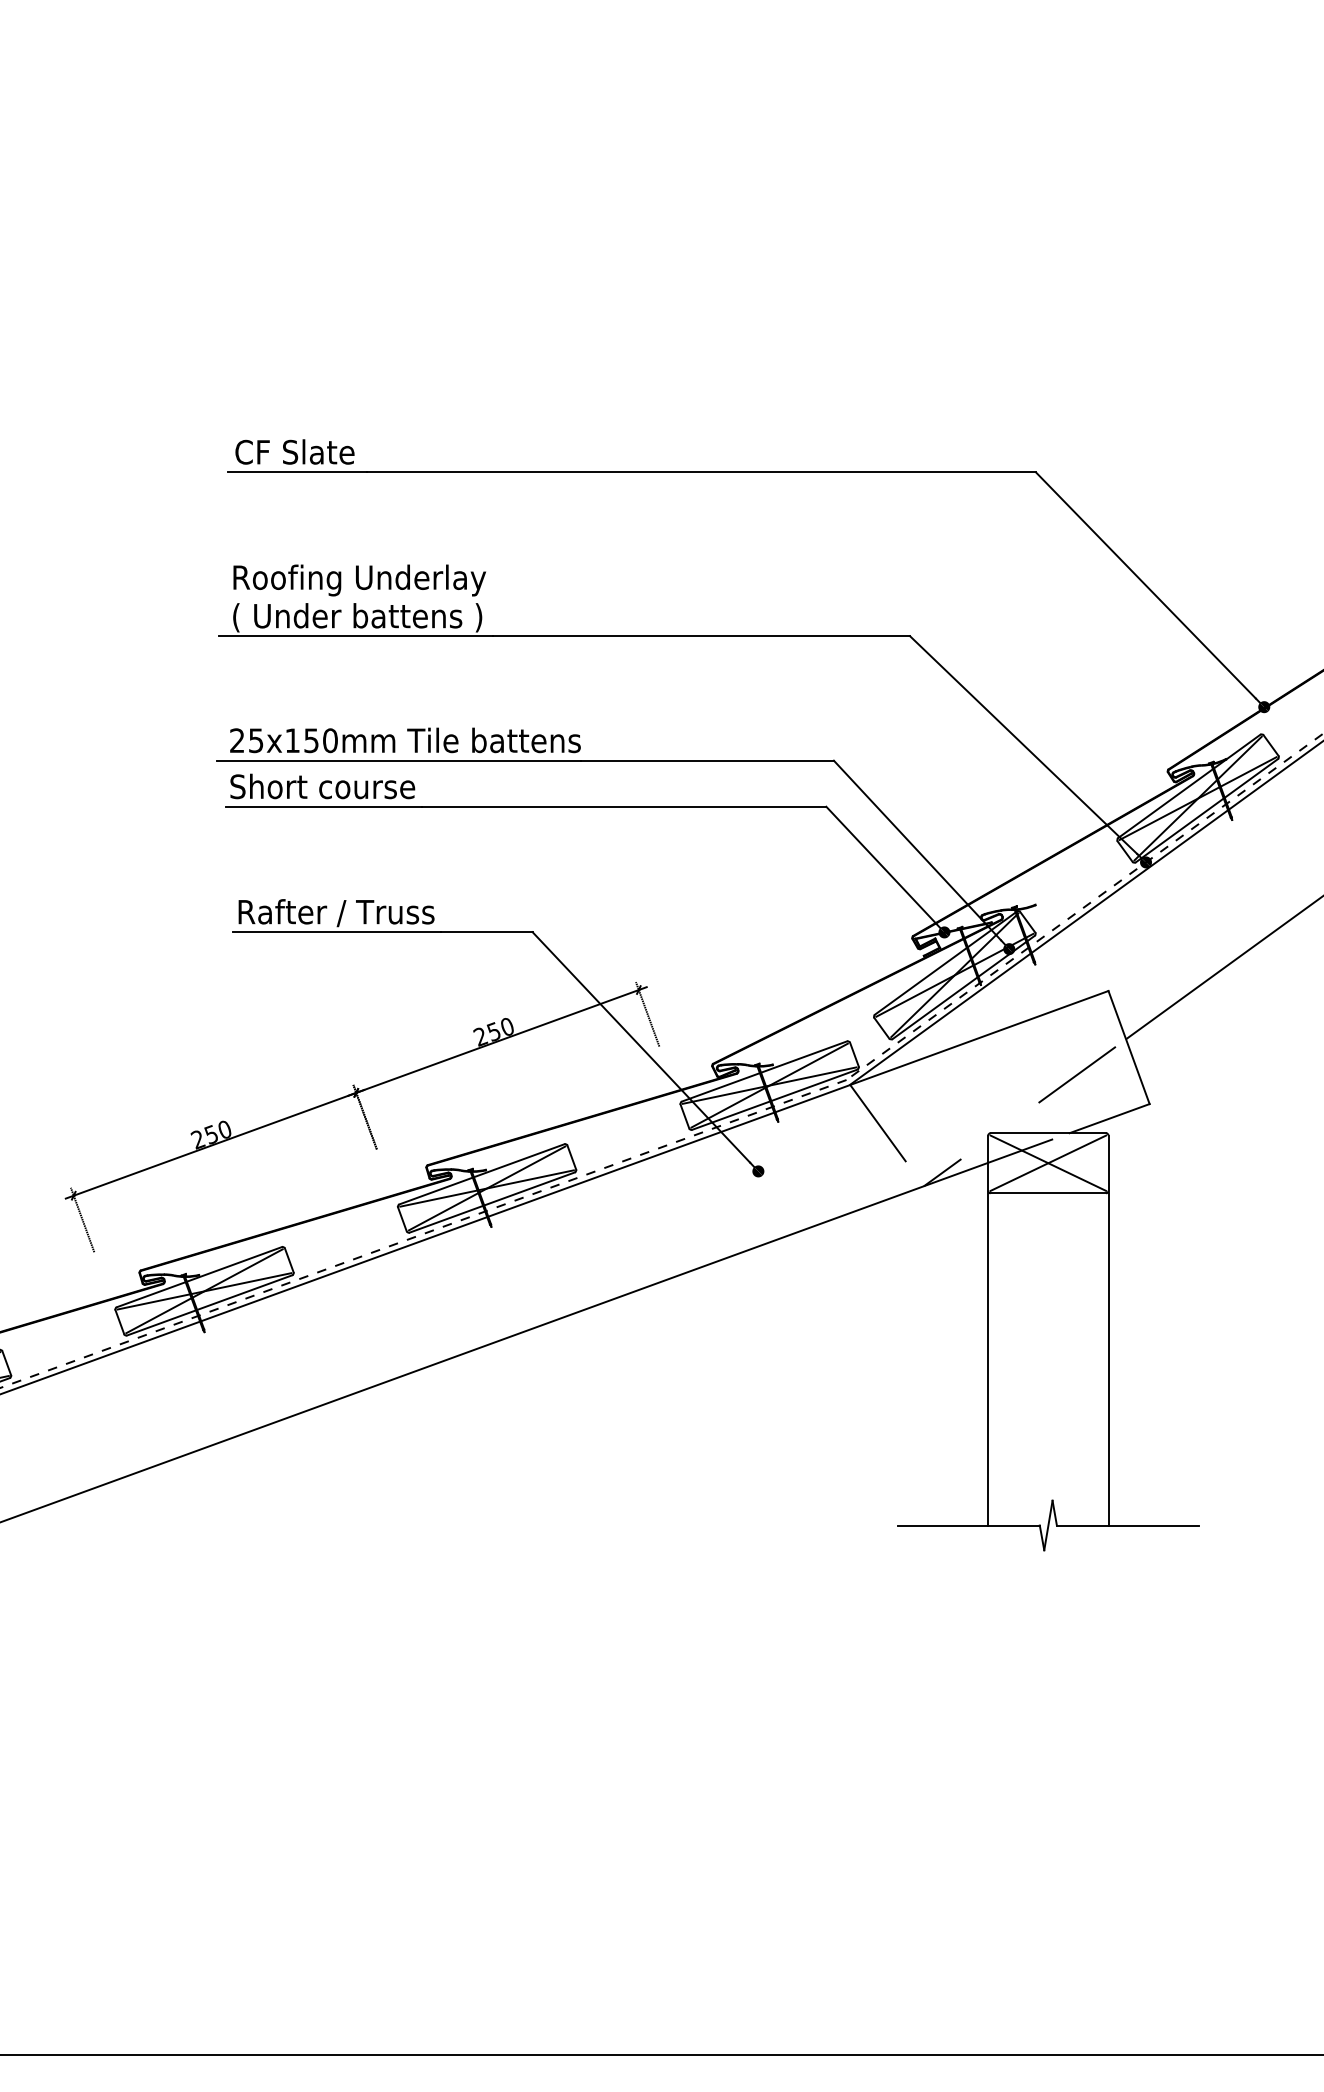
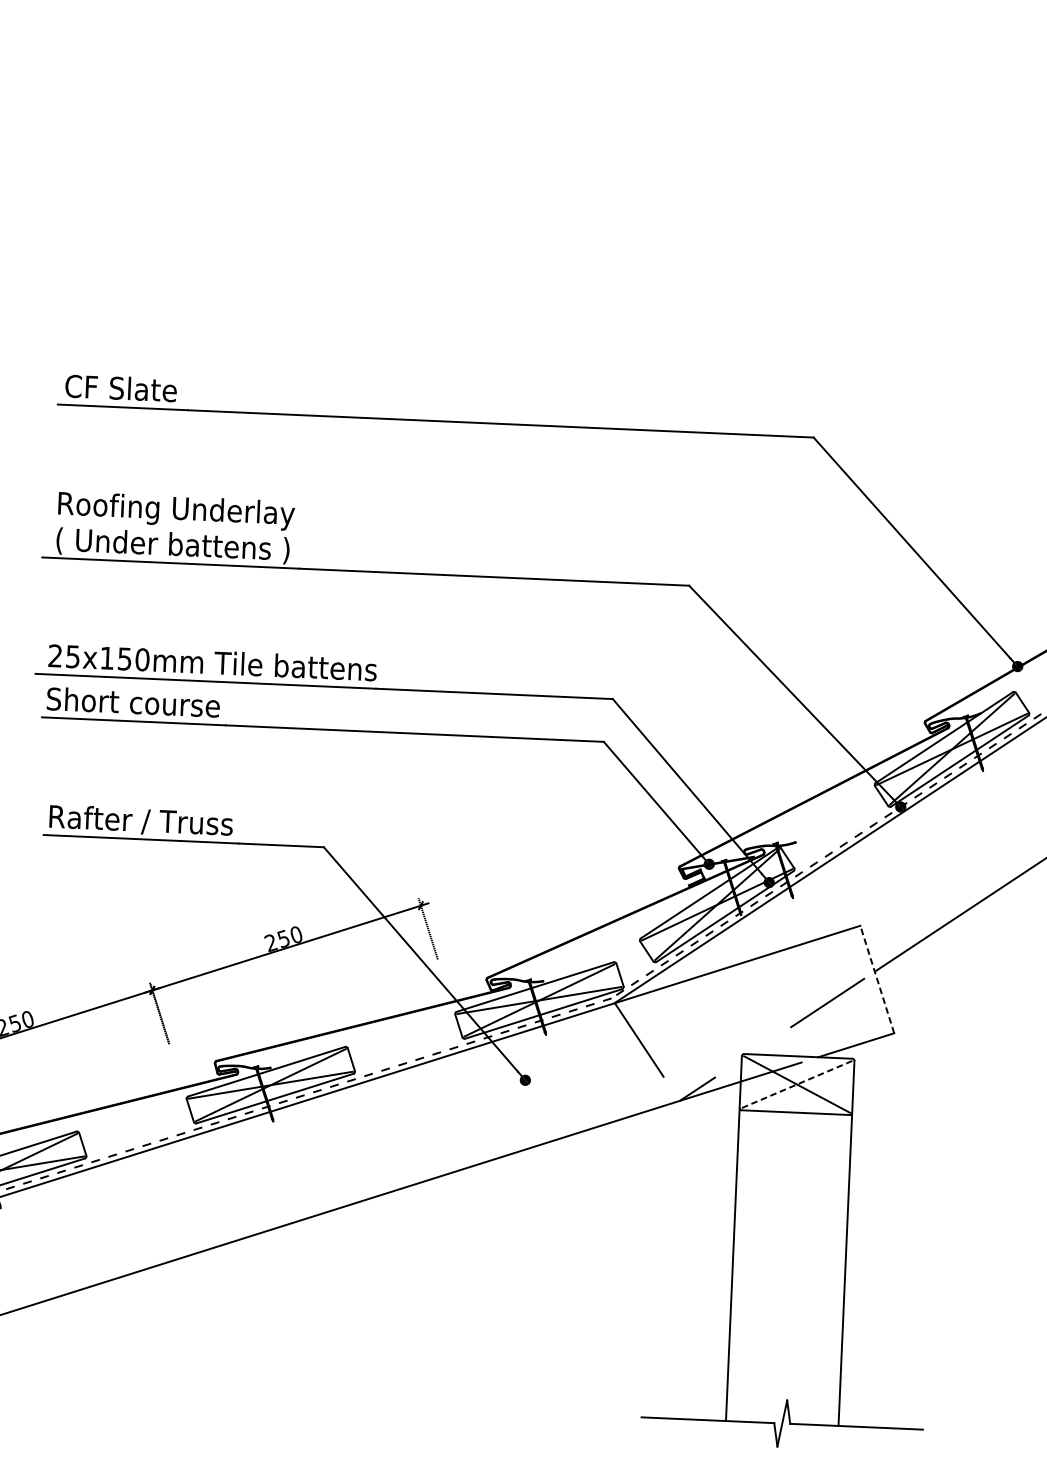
line: (1128, 1047) -> (876, 979), solid -> dashed
line: (1047, 1163) -> (796, 1084), solid -> dashed

